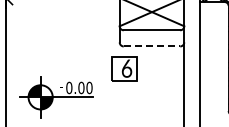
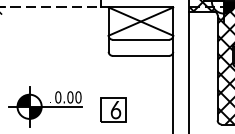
line: (152, 46) -> (141, 55), dashed -> solid
part: (124, 68) -> (113, 109), moved

